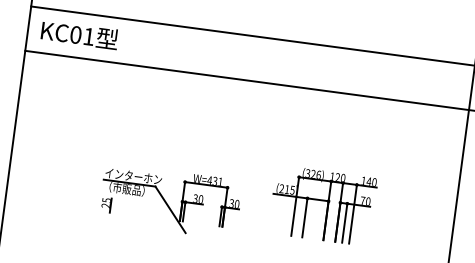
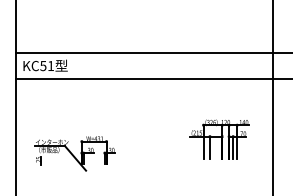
text: (76, 34) -> (43, 65), KC01 -> KC51
part: (169, 200) -> (74, 153), moved
part: (323, 205) -> (219, 139), moved

